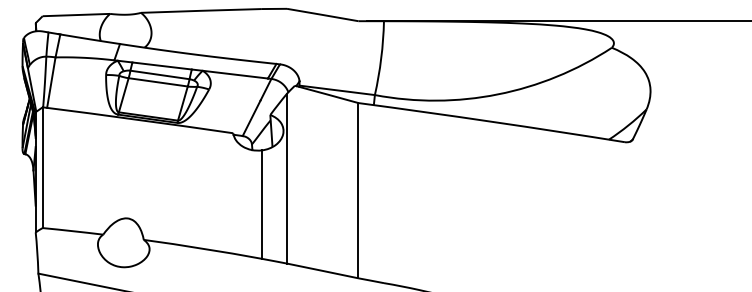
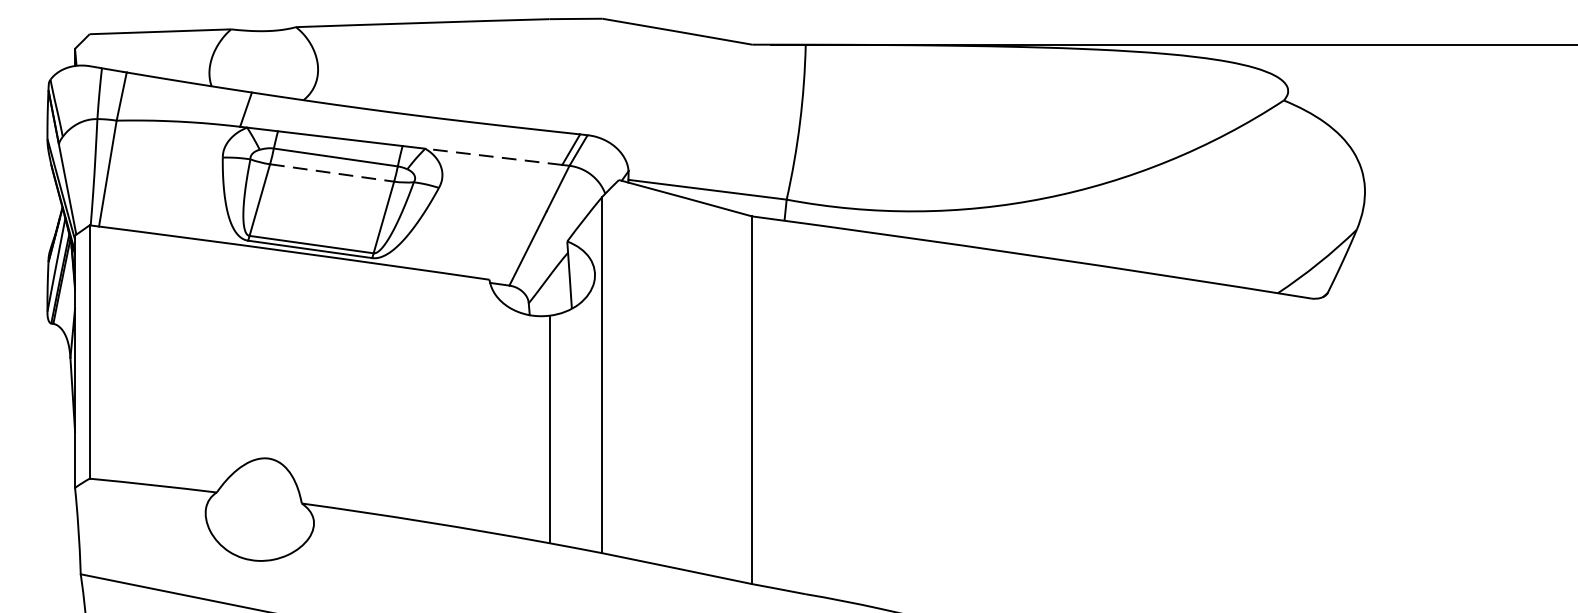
line: (235, 74) -> (494, 156), solid -> dashed
line: (158, 82) -> (332, 173), solid -> dashed

